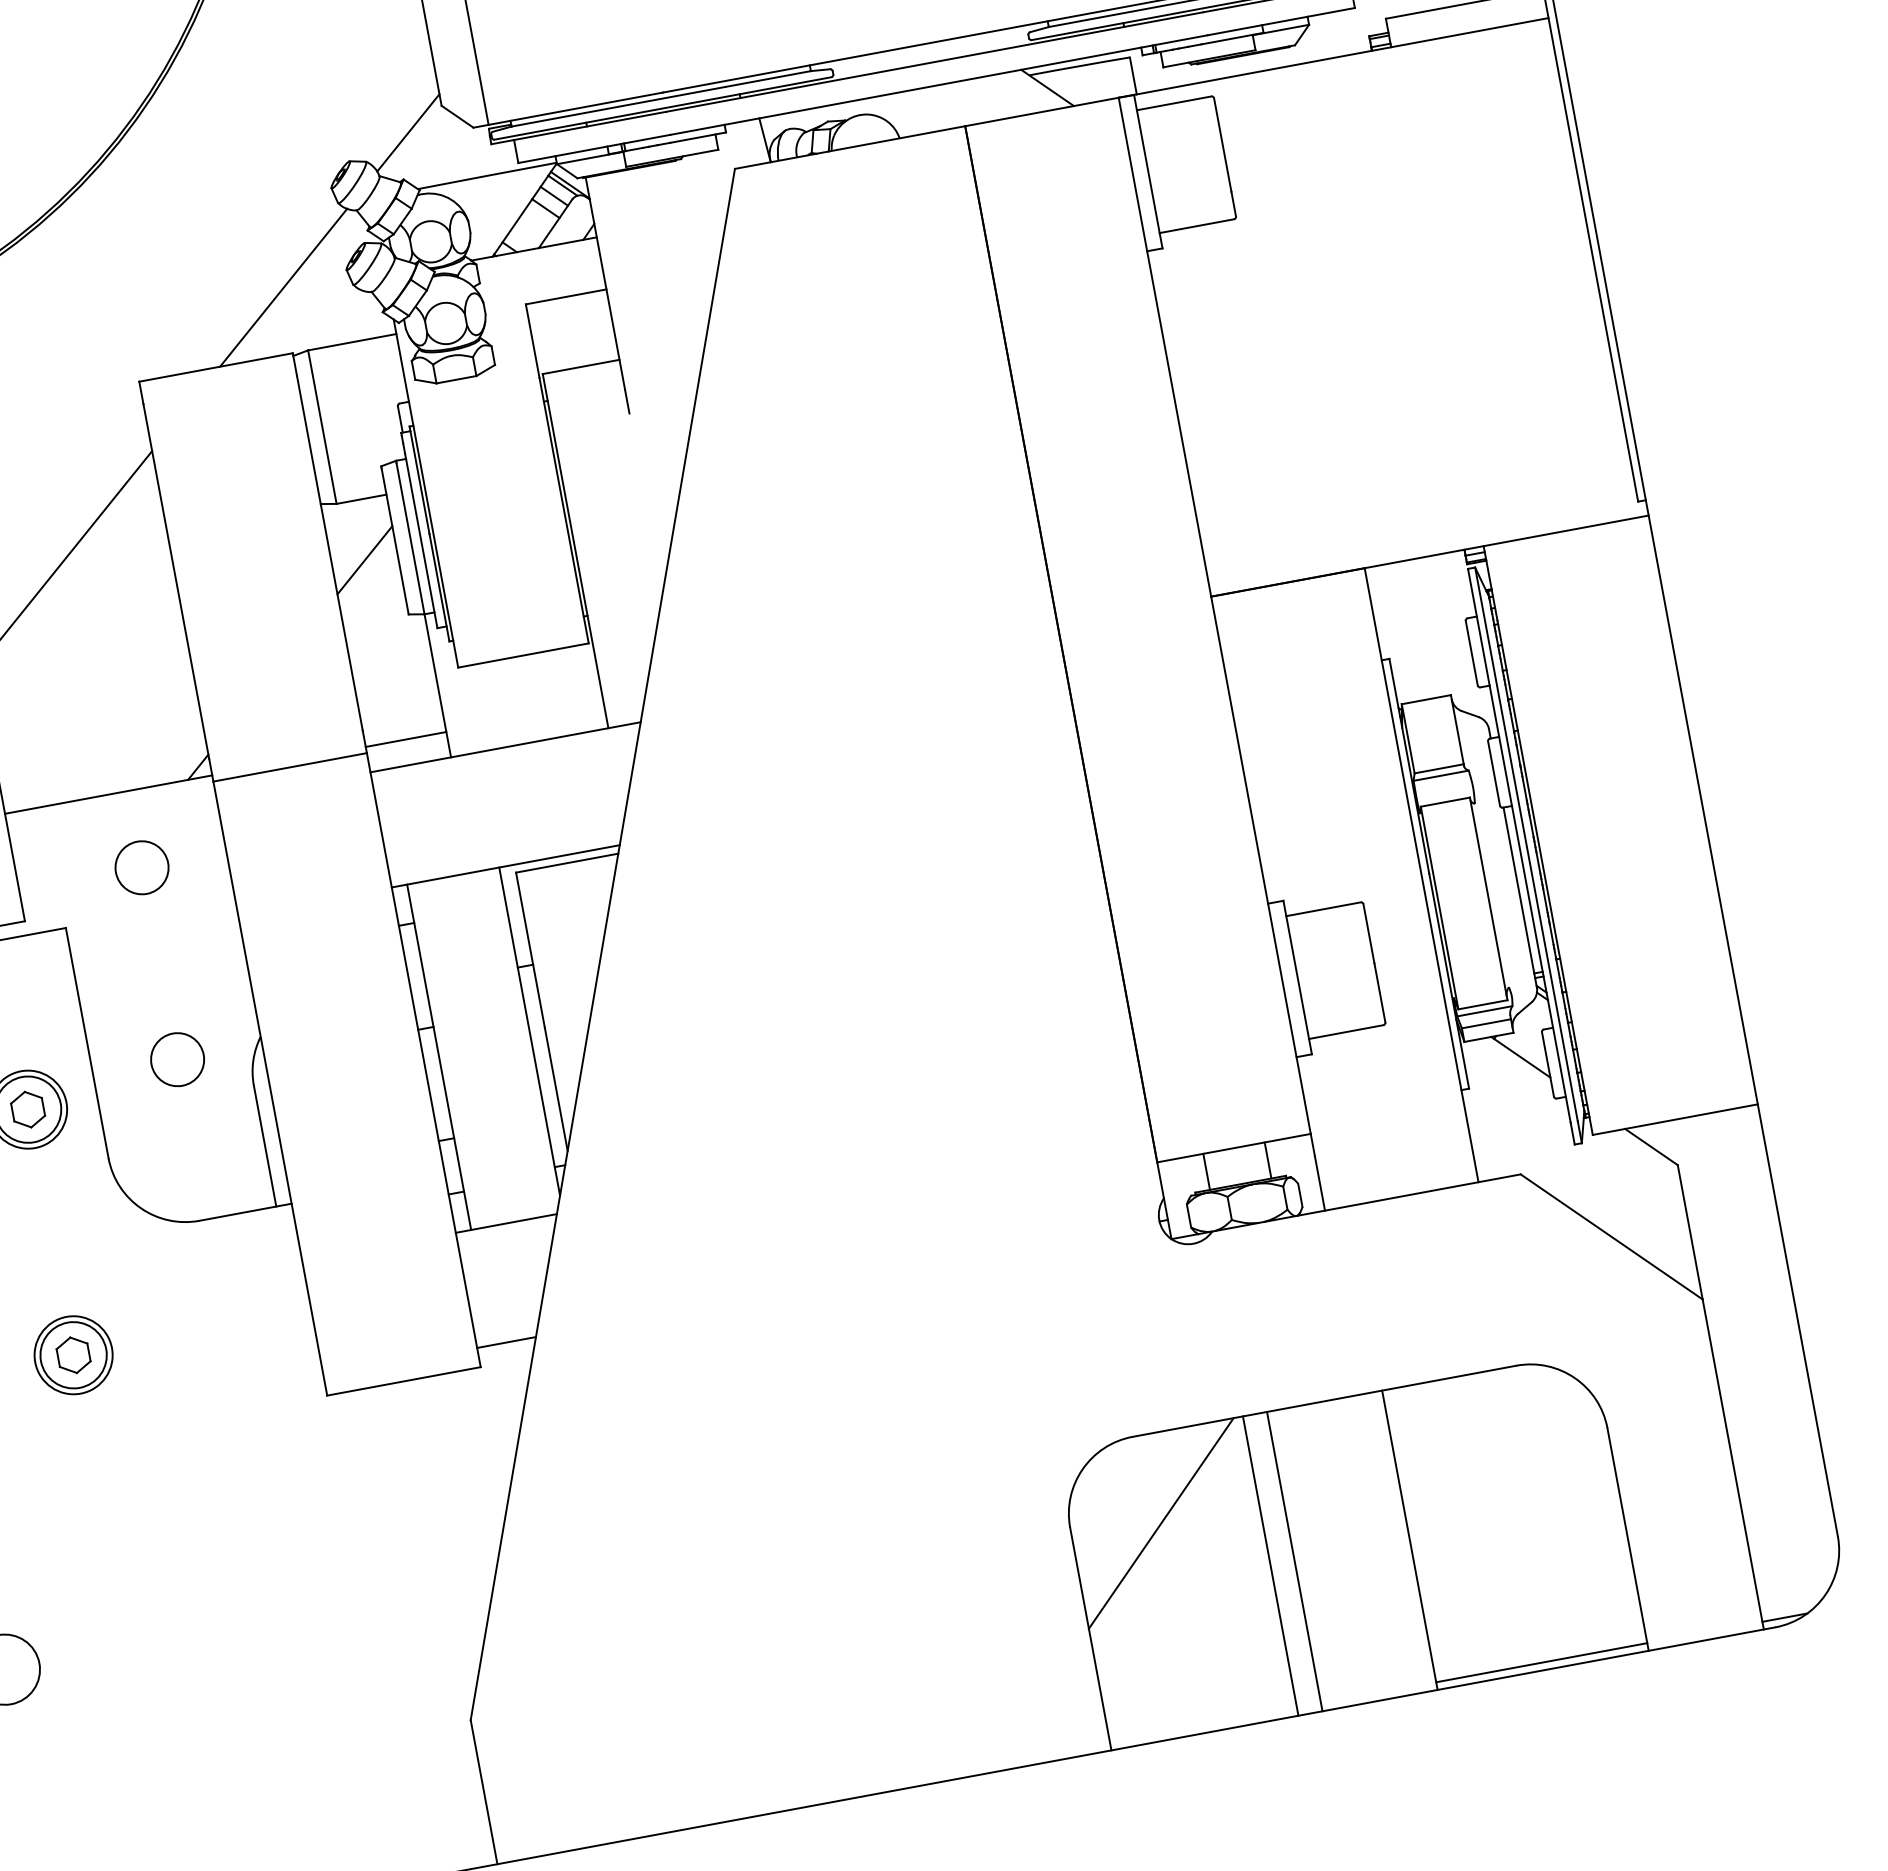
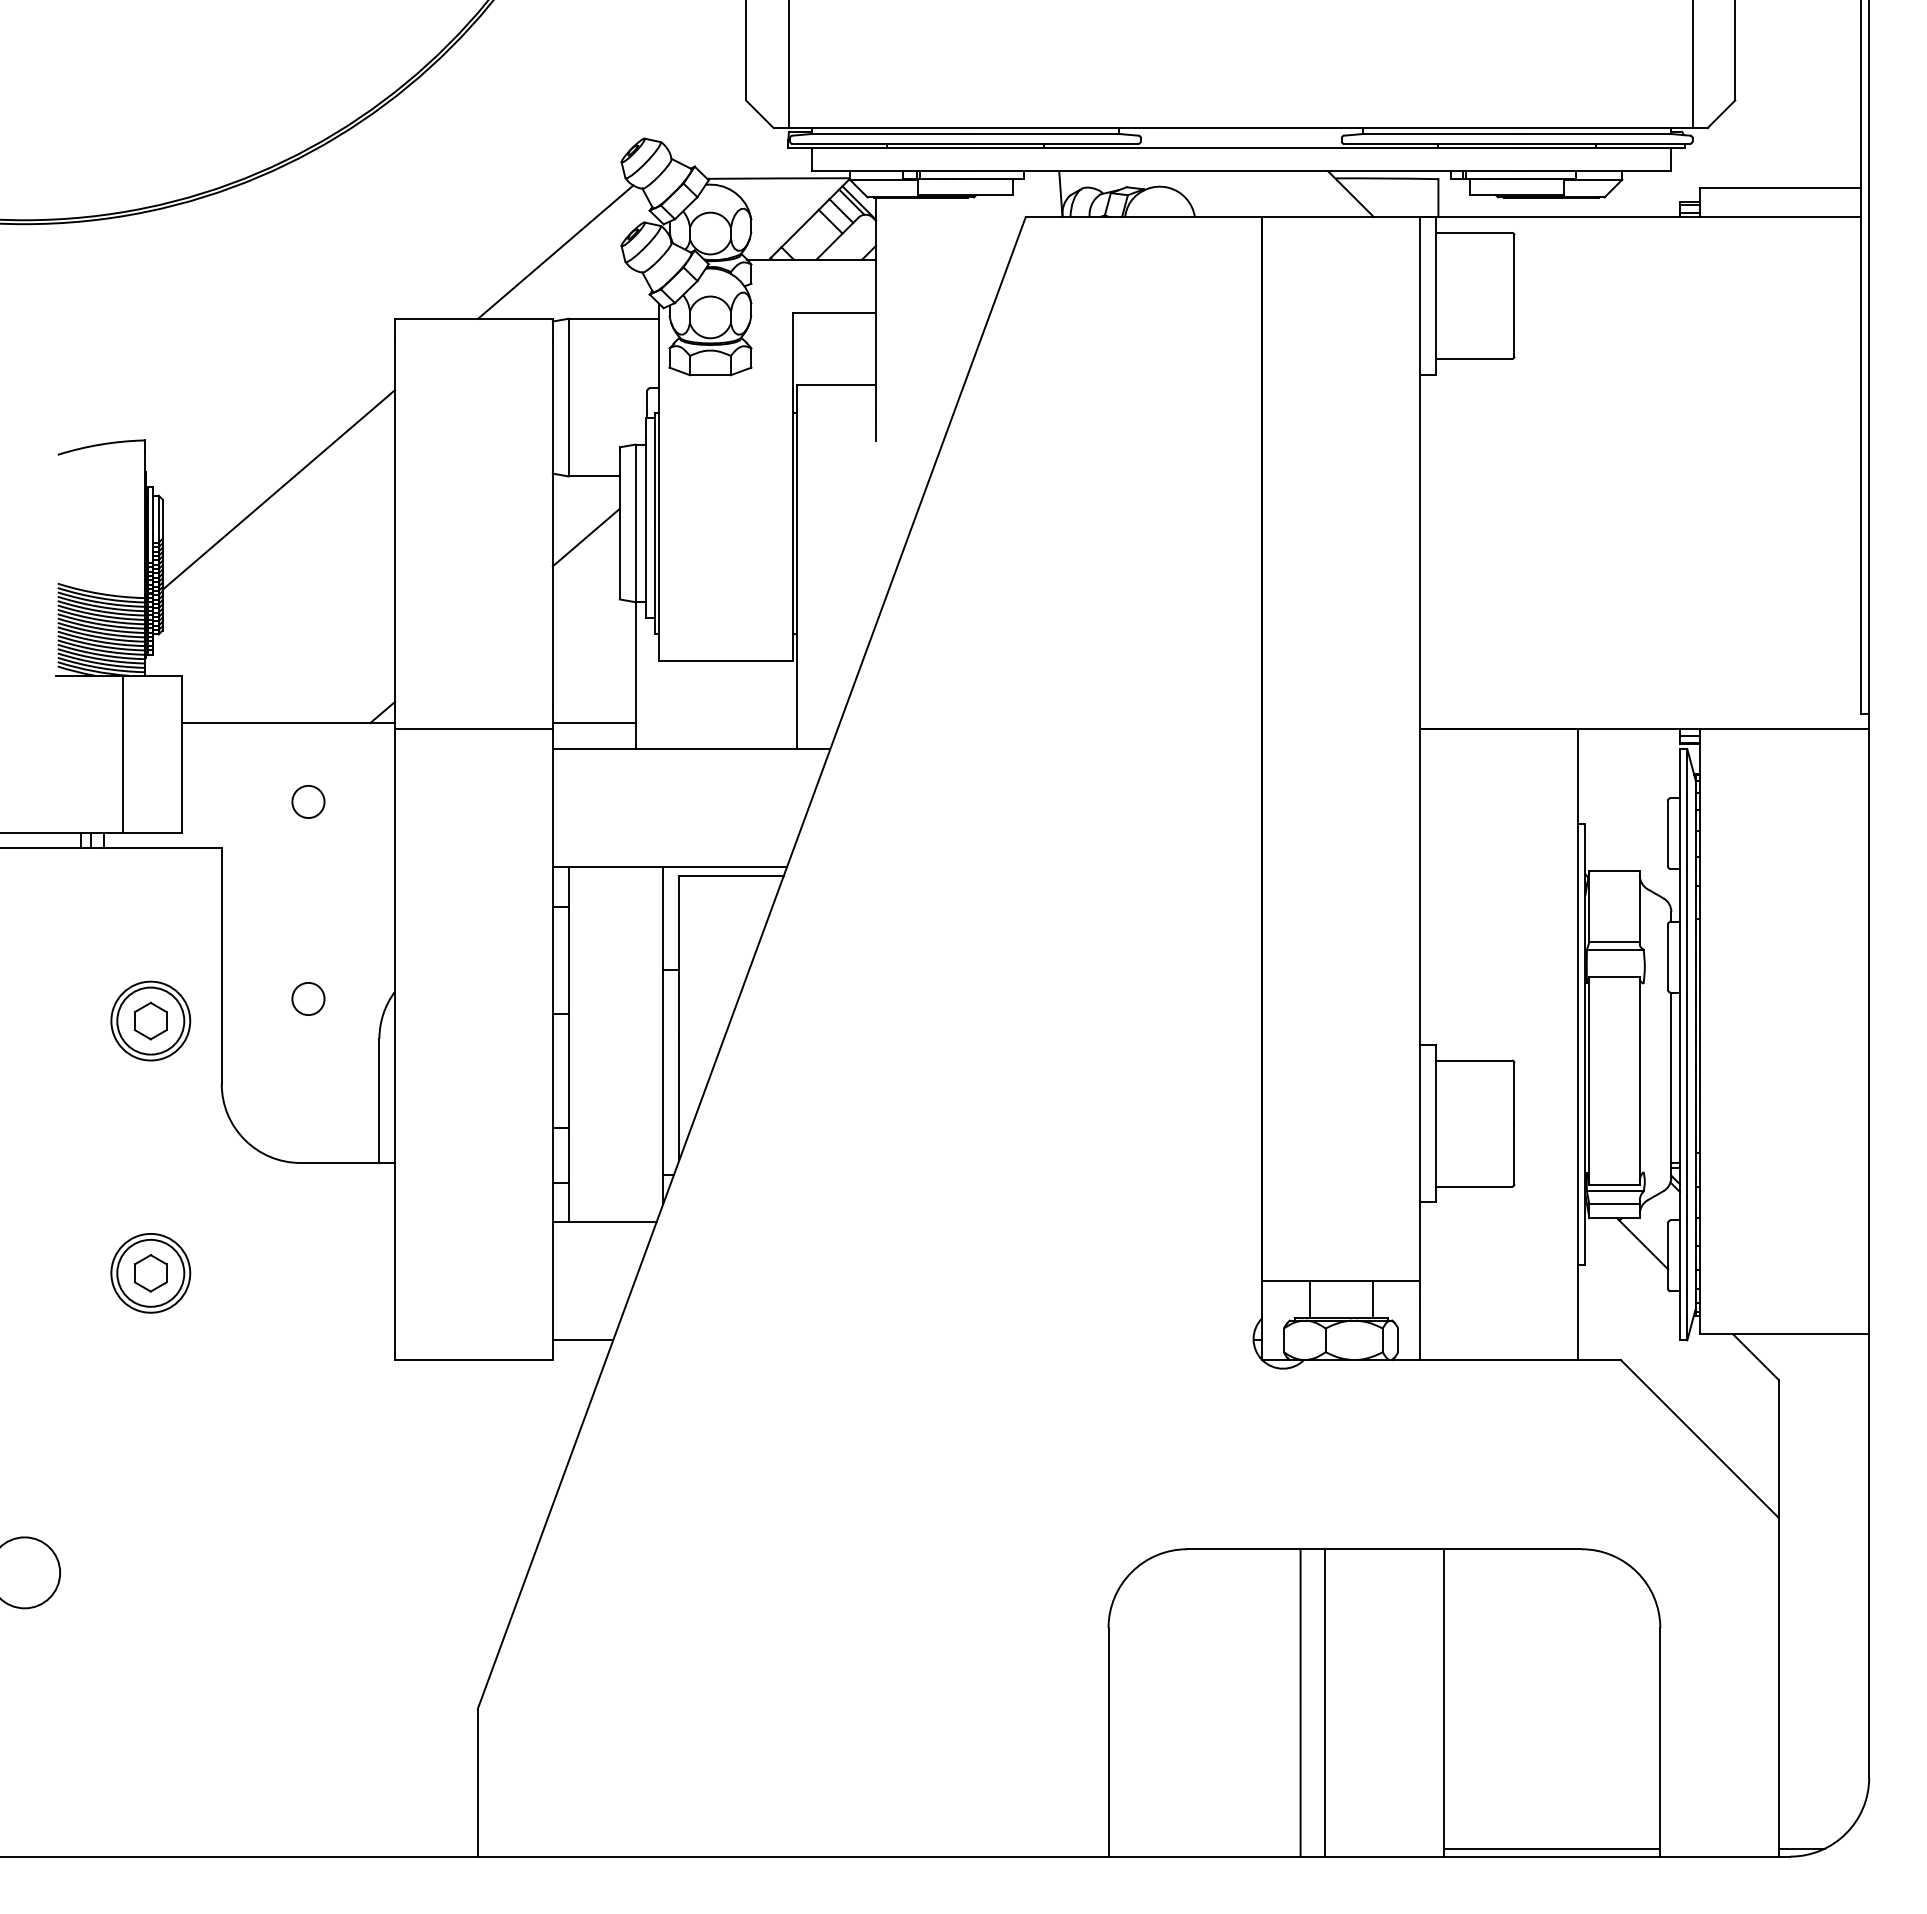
line: (408, 132) -> (708, 120), removed
circle: (142, 867) -> (308, 801), size x0.6
circle: (177, 1059) -> (308, 998), size x0.6
line: (1161, 1523) -> (1199, 1640), removed

